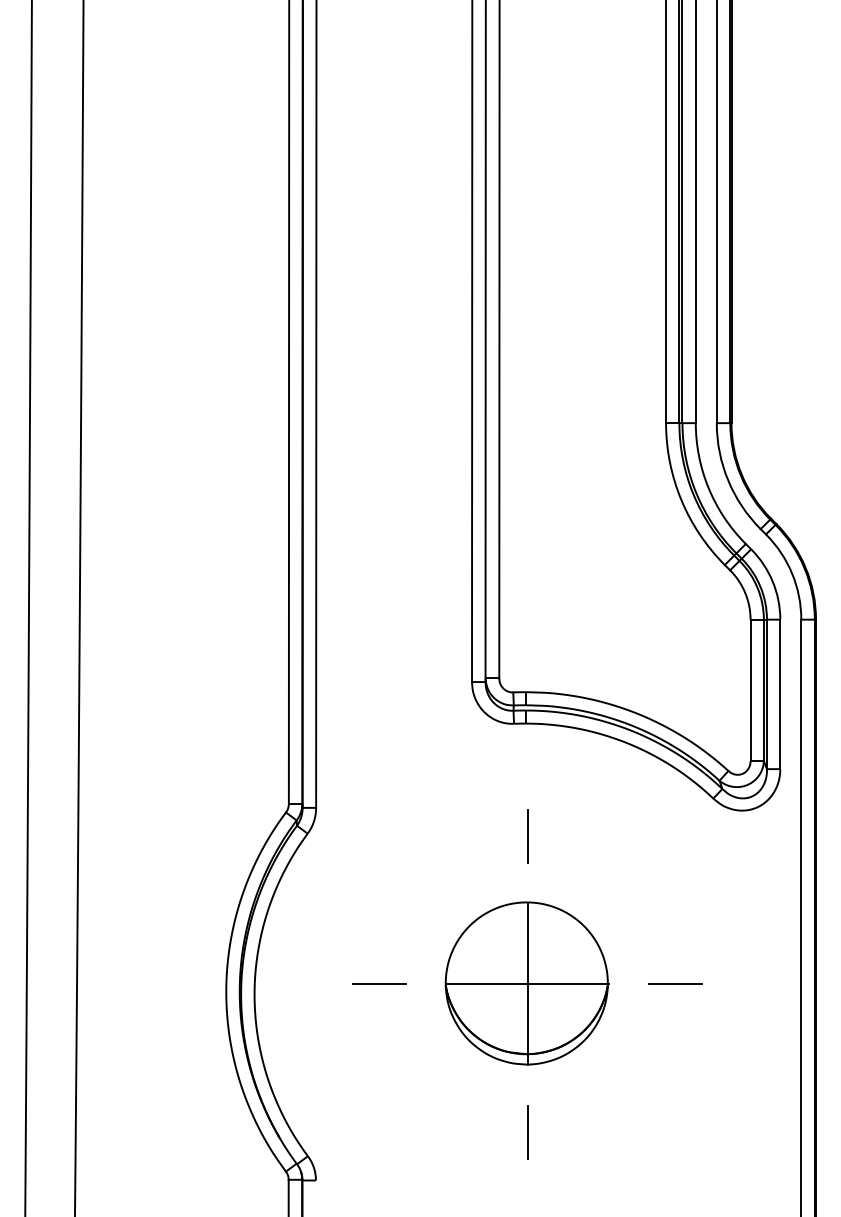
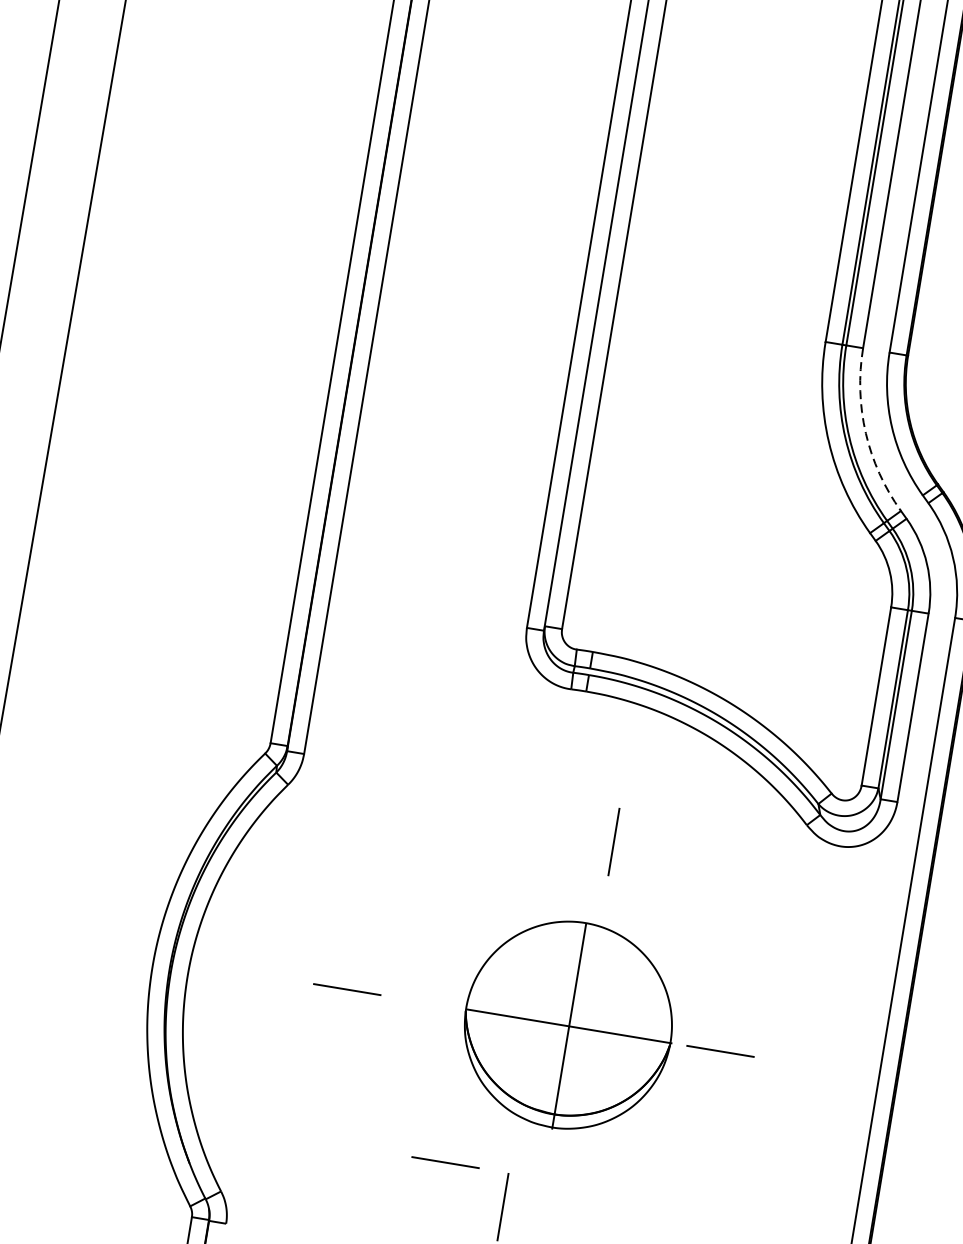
arc: (708, 488) -> (865, 433), solid -> dashed
line: (527, 836) -> (613, 842), moved
part: (526, 983) -> (568, 1025), moved
line: (477, 1104) -> (445, 1161), added

